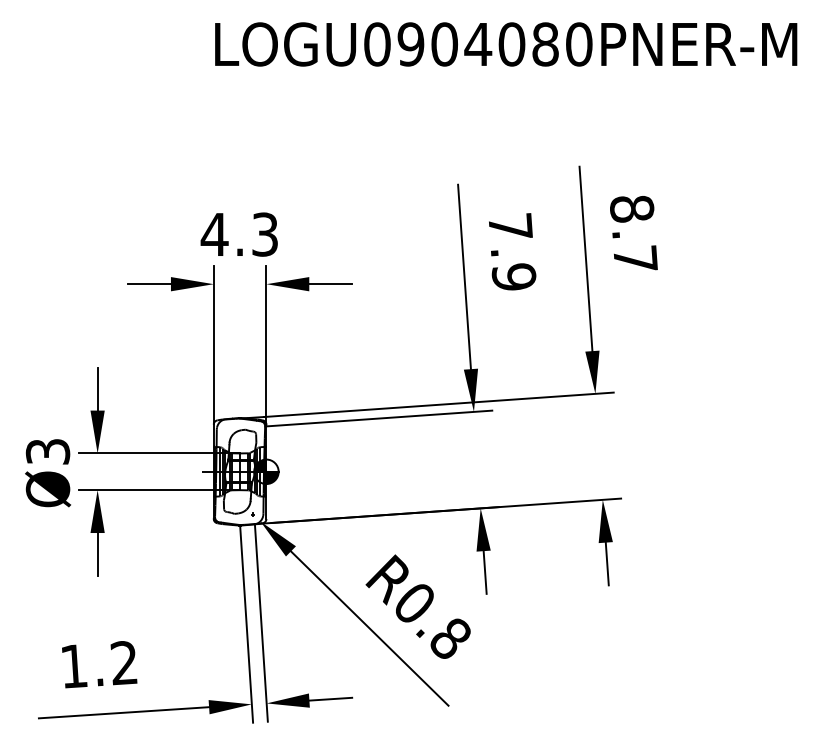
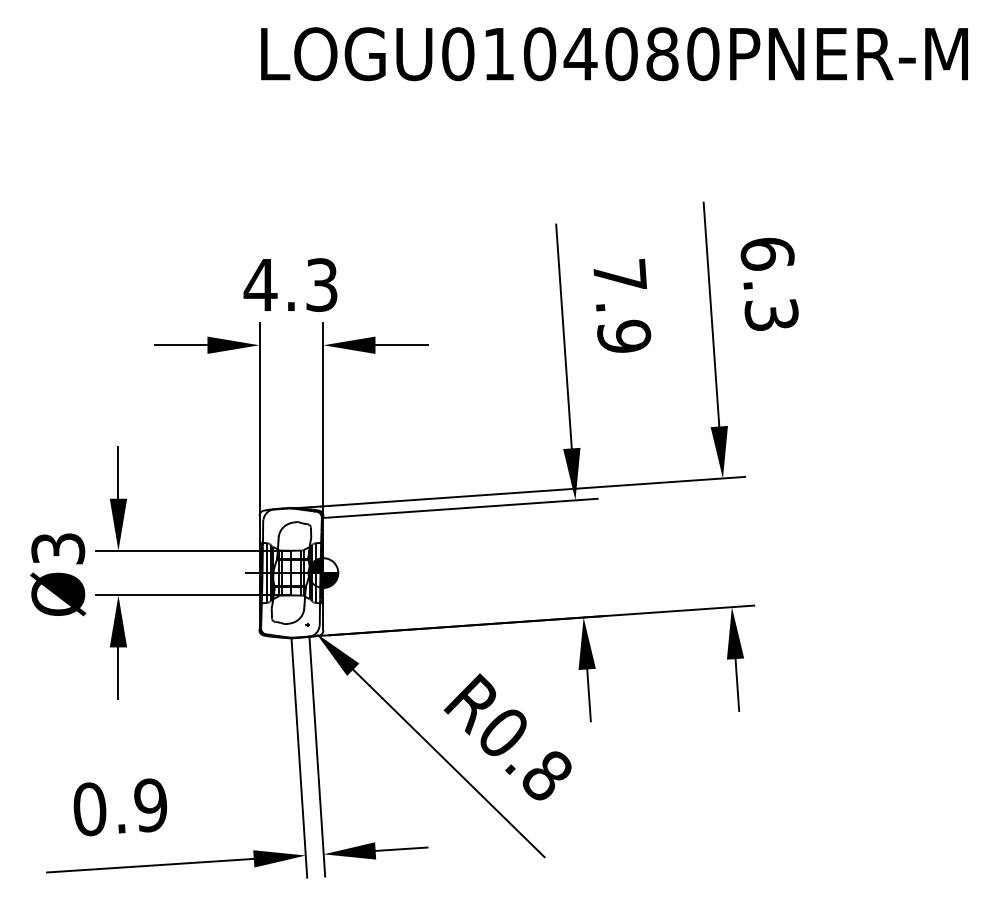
text: (410, 44) -> (498, 54), LOGU0904080PNER-M -> LOGU0104080PNER-M
text: (633, 234) -> (769, 284), 8.7 -> 6.3
text: (99, 664) -> (120, 807), 1.2 -> 0.9

